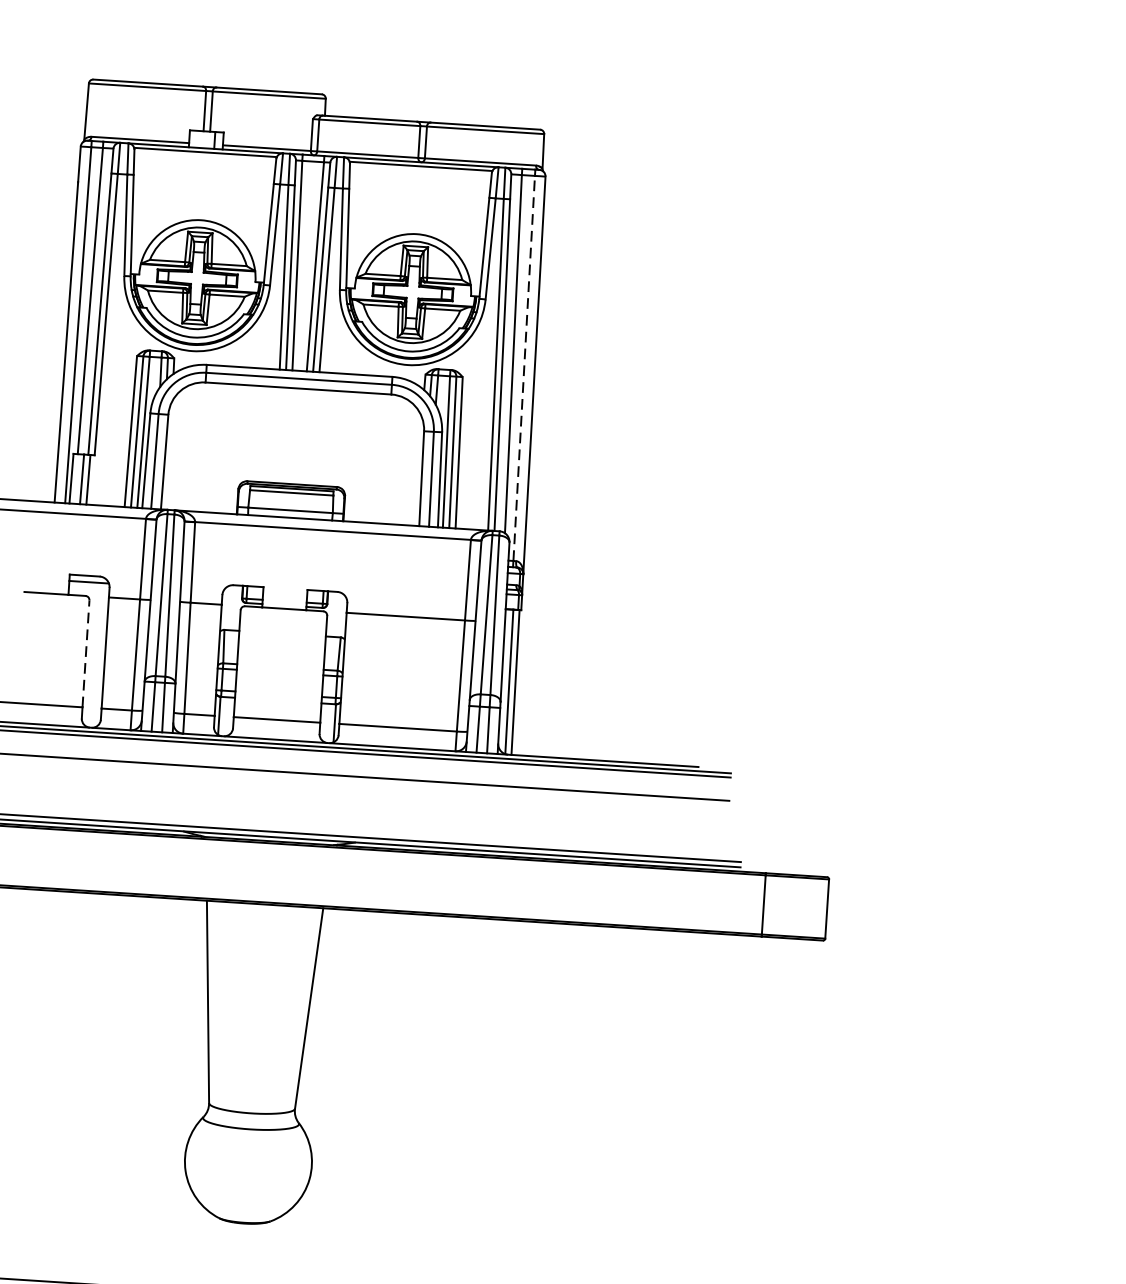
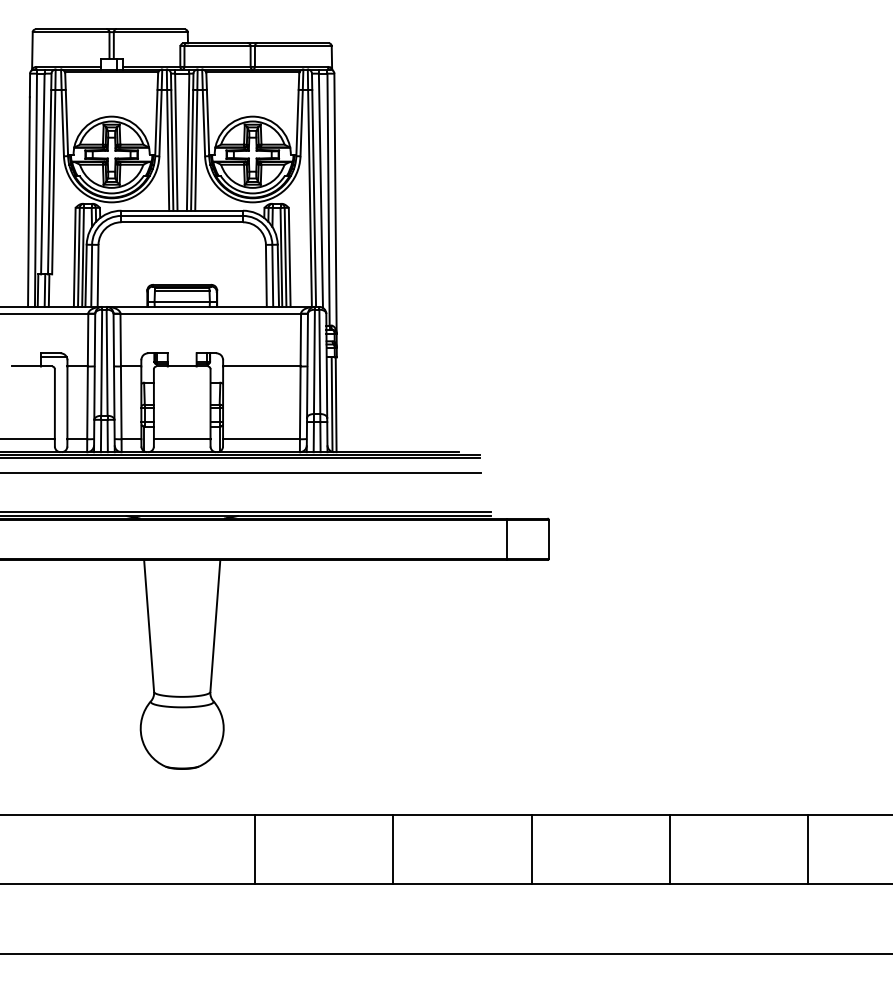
line: (524, 368) -> (328, 199), dashed -> solid
line: (85, 654) -> (54, 404), dashed -> solid

